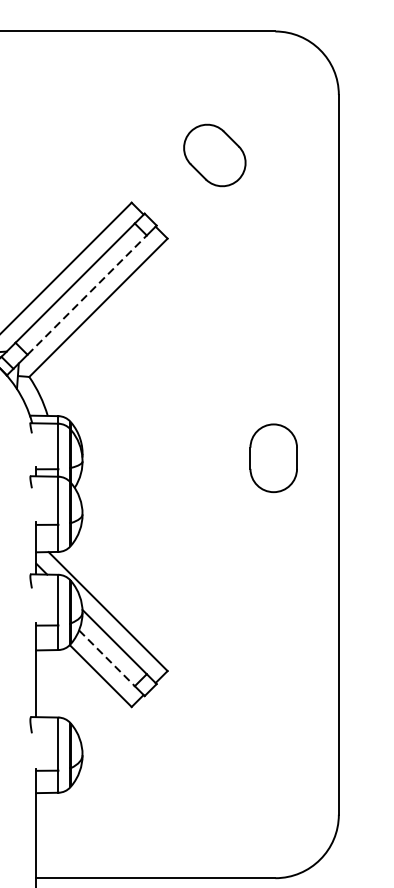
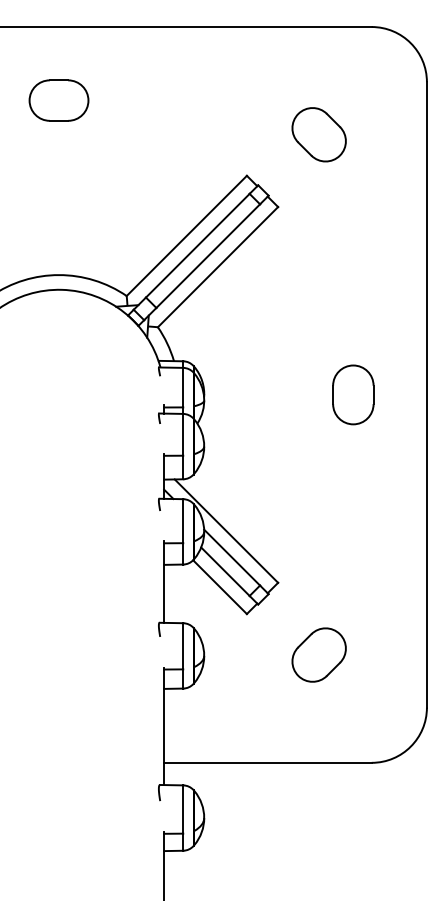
line: (87, 294) -> (208, 255), dashed -> solid
part: (273, 457) -> (353, 394), moved
line: (107, 659) -> (225, 572), dashed -> solid
part: (214, 753) -> (318, 654), added

